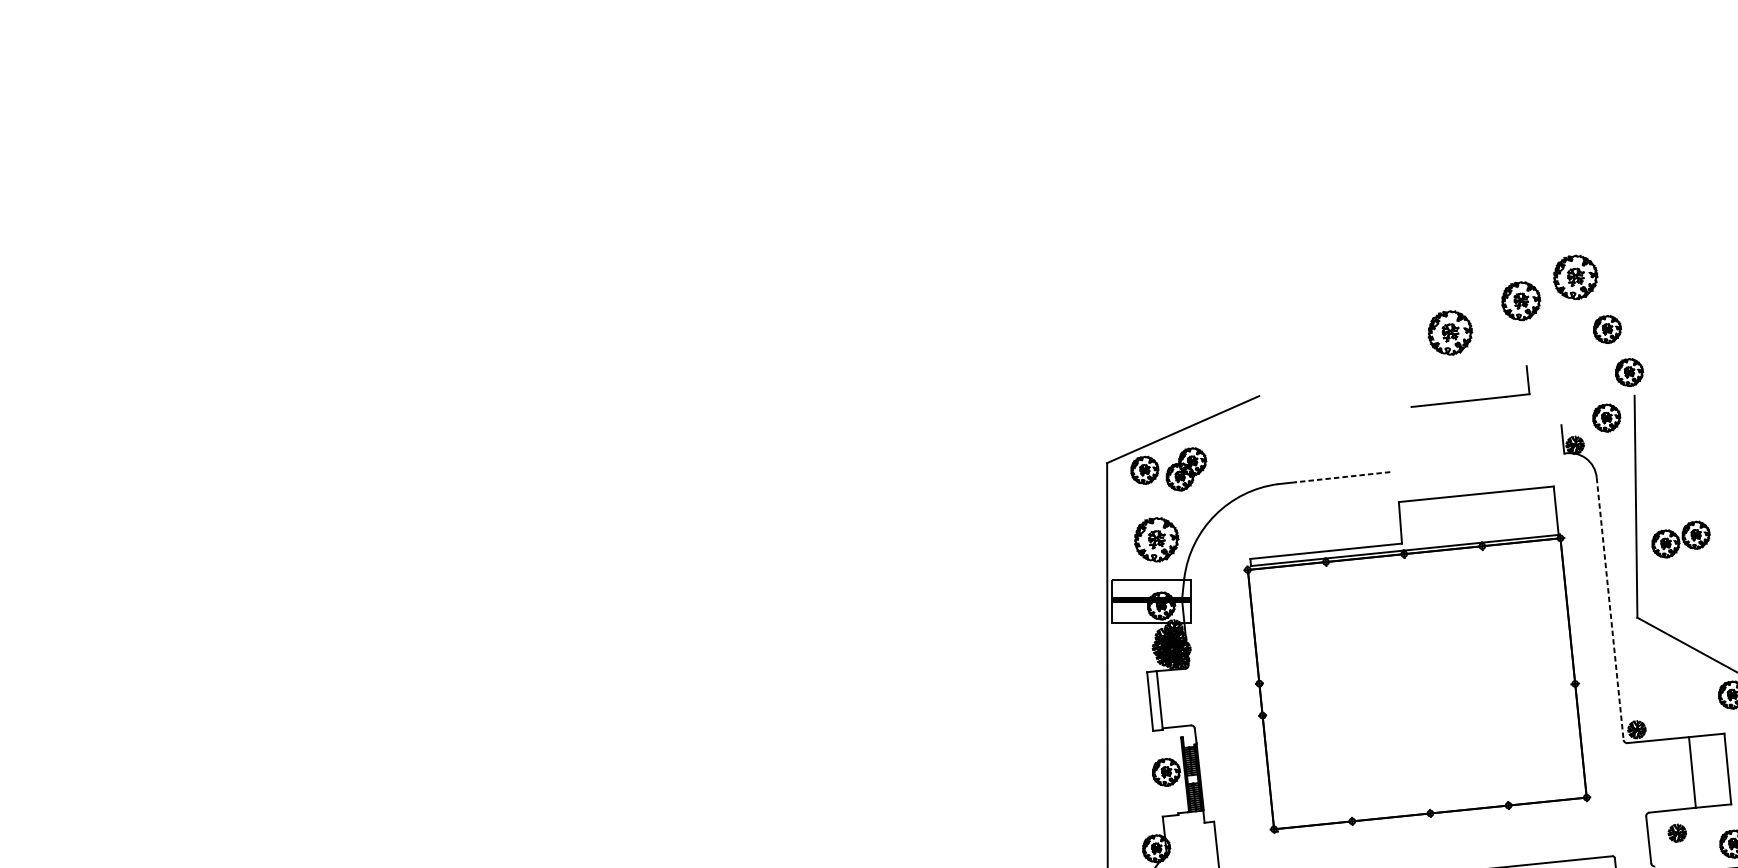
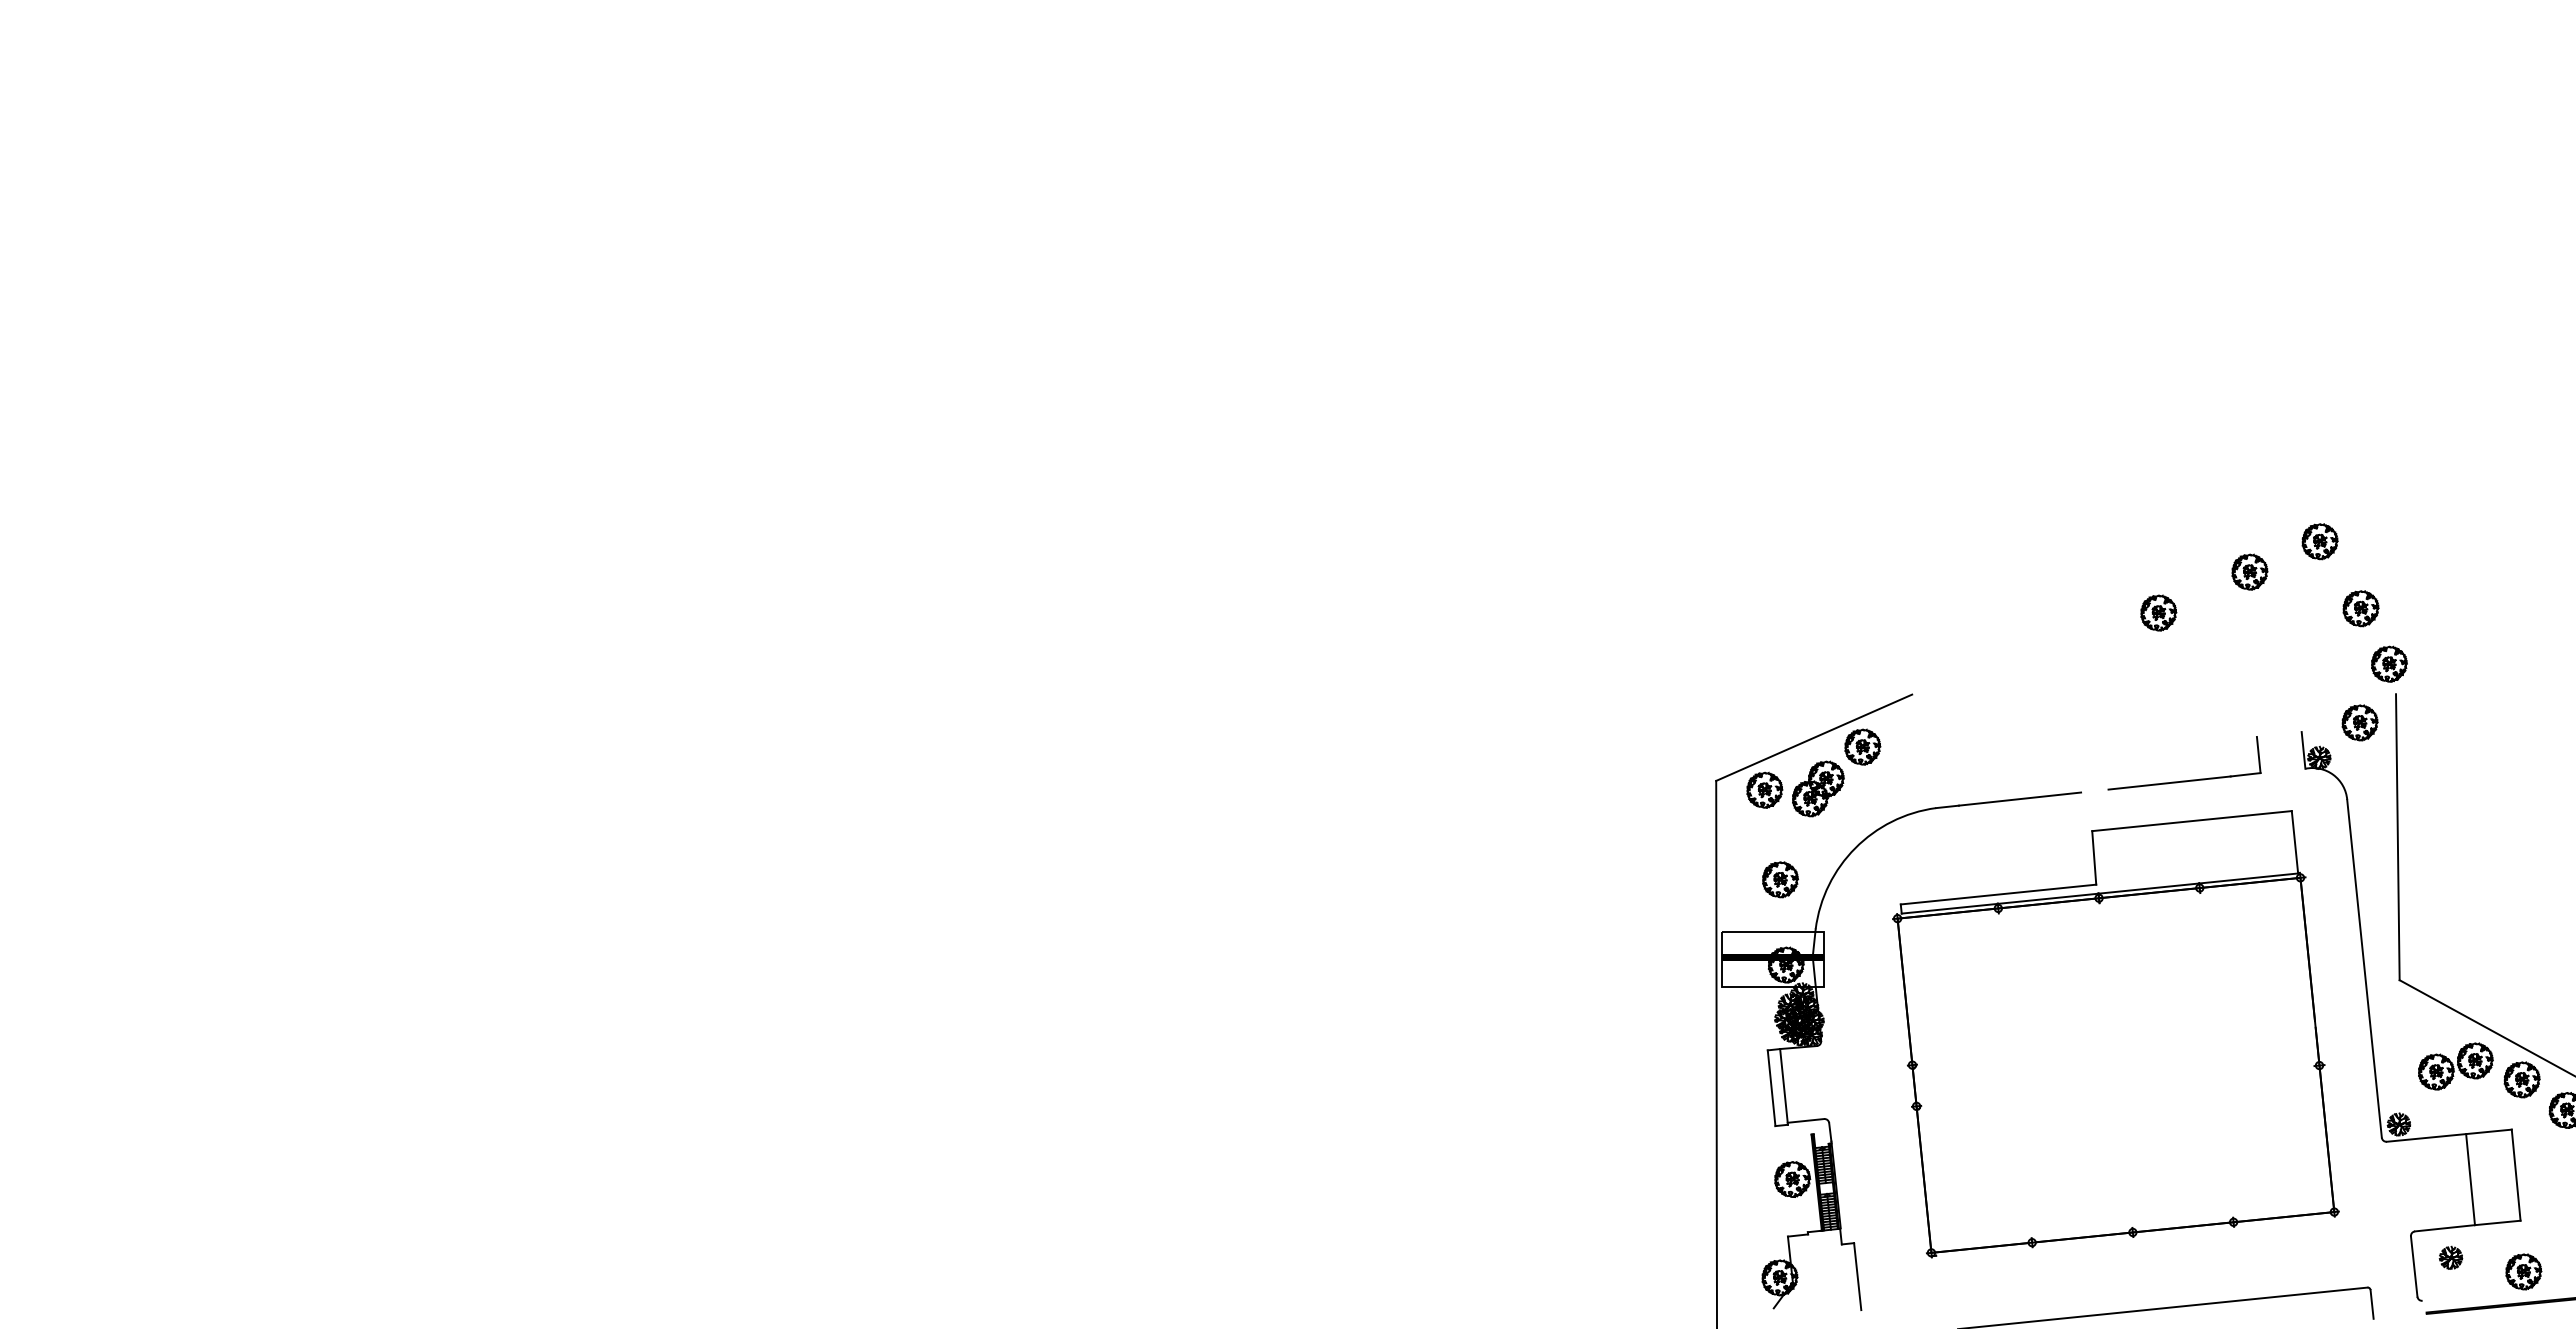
part: (1575, 277) -> (2319, 541), size x0.62
part: (1520, 300) -> (2249, 571), size x0.71
part: (1450, 332) -> (2158, 612), size x0.62
part: (1470, 399) -> (2184, 780), moved
part: (1220, 436) -> (1862, 746), added
line: (1342, 477) -> (2019, 799), dashed -> solid
part: (1157, 539) -> (1780, 879), size x0.62
part: (1680, 539) -> (2455, 1066), moved
line: (1610, 608) -> (2364, 968), dashed -> solid

